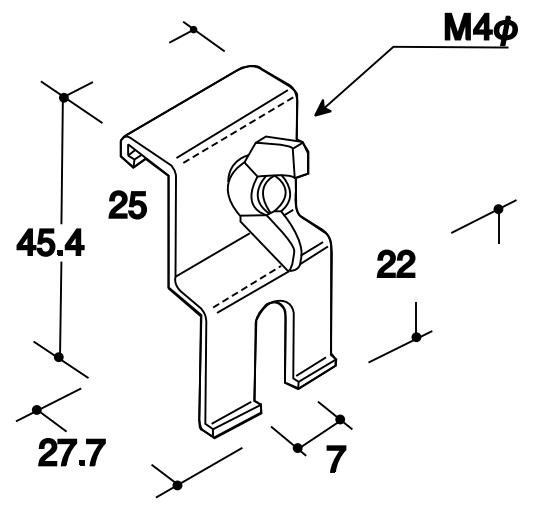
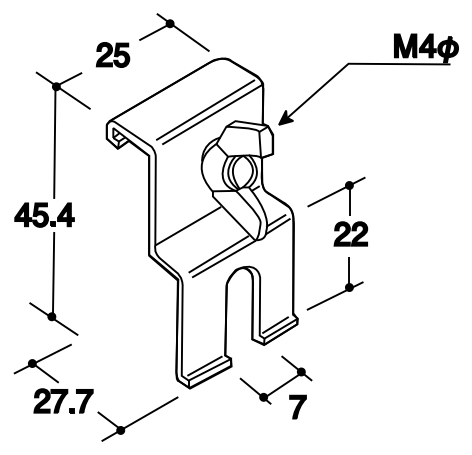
part: (196, 36) -> (173, 32), size x1.43
part: (415, 47) -> (368, 64), moved
line: (240, 128) -> (212, 114), dashed -> solid
part: (127, 204) -> (112, 54), moved
part: (483, 221) -> (336, 196), moved
line: (247, 286) -> (219, 254), dashed -> solid
part: (411, 335) -> (345, 286), moved
part: (196, 472) -> (137, 418), moved

